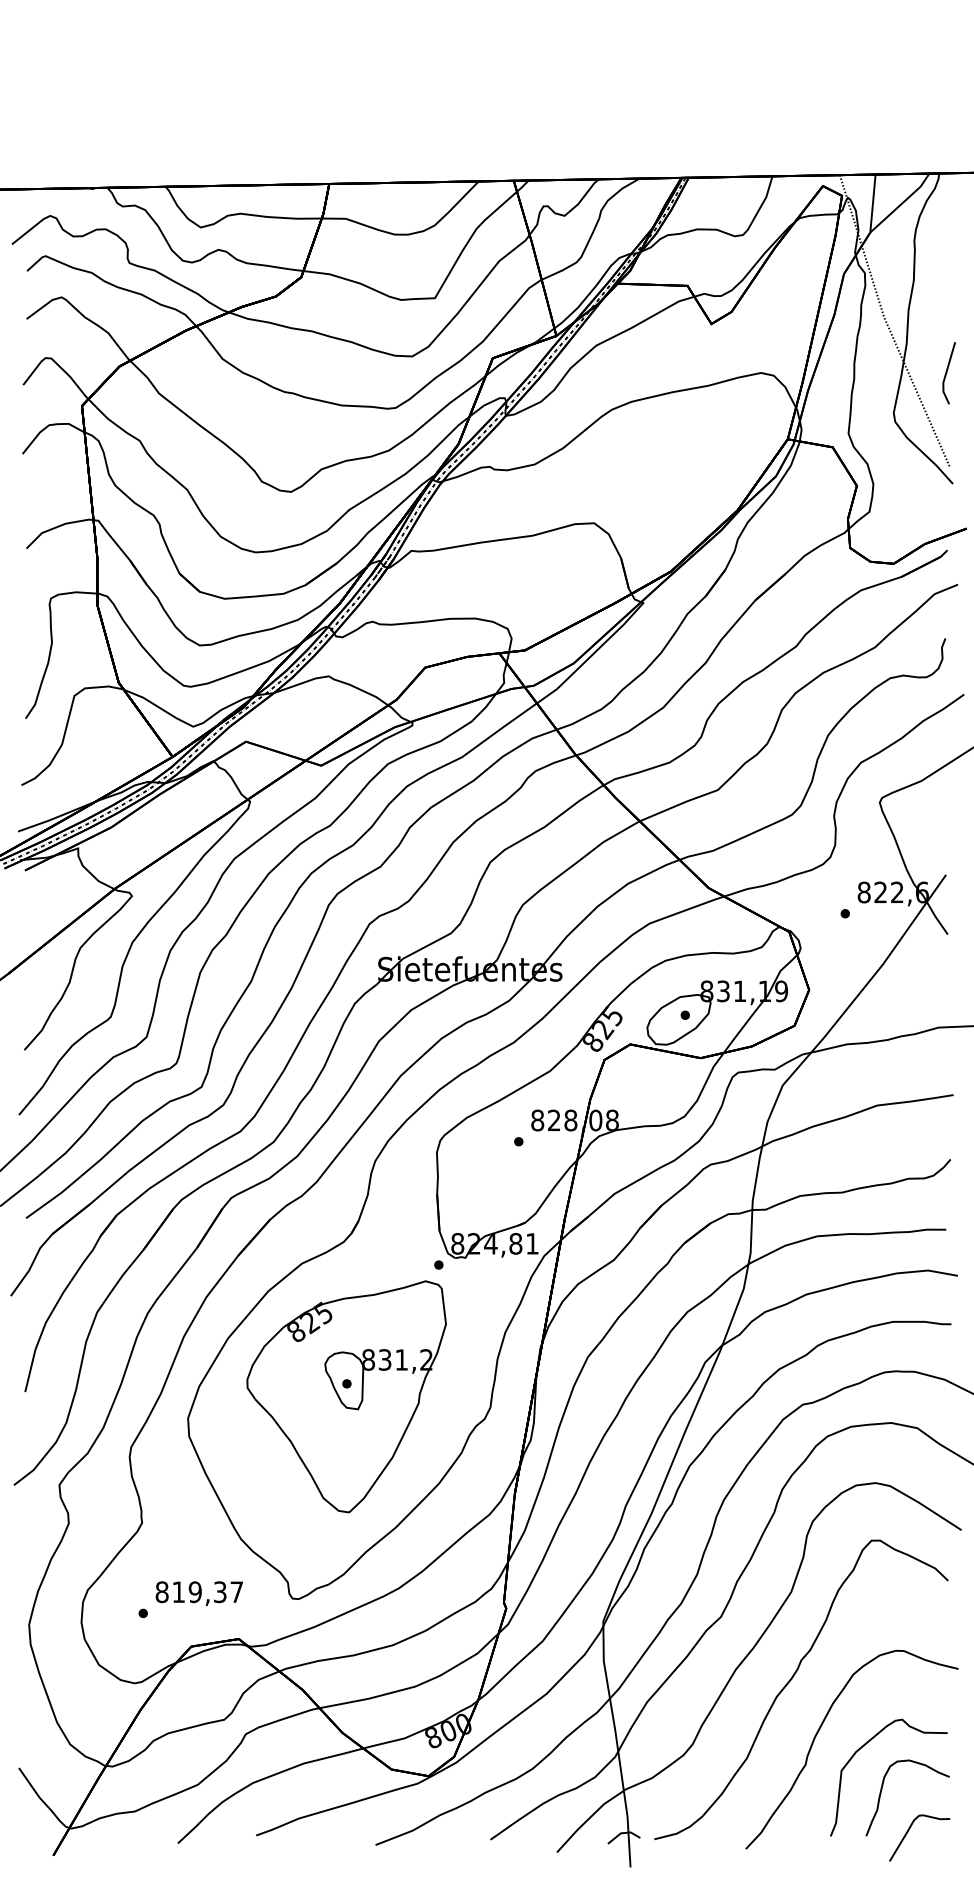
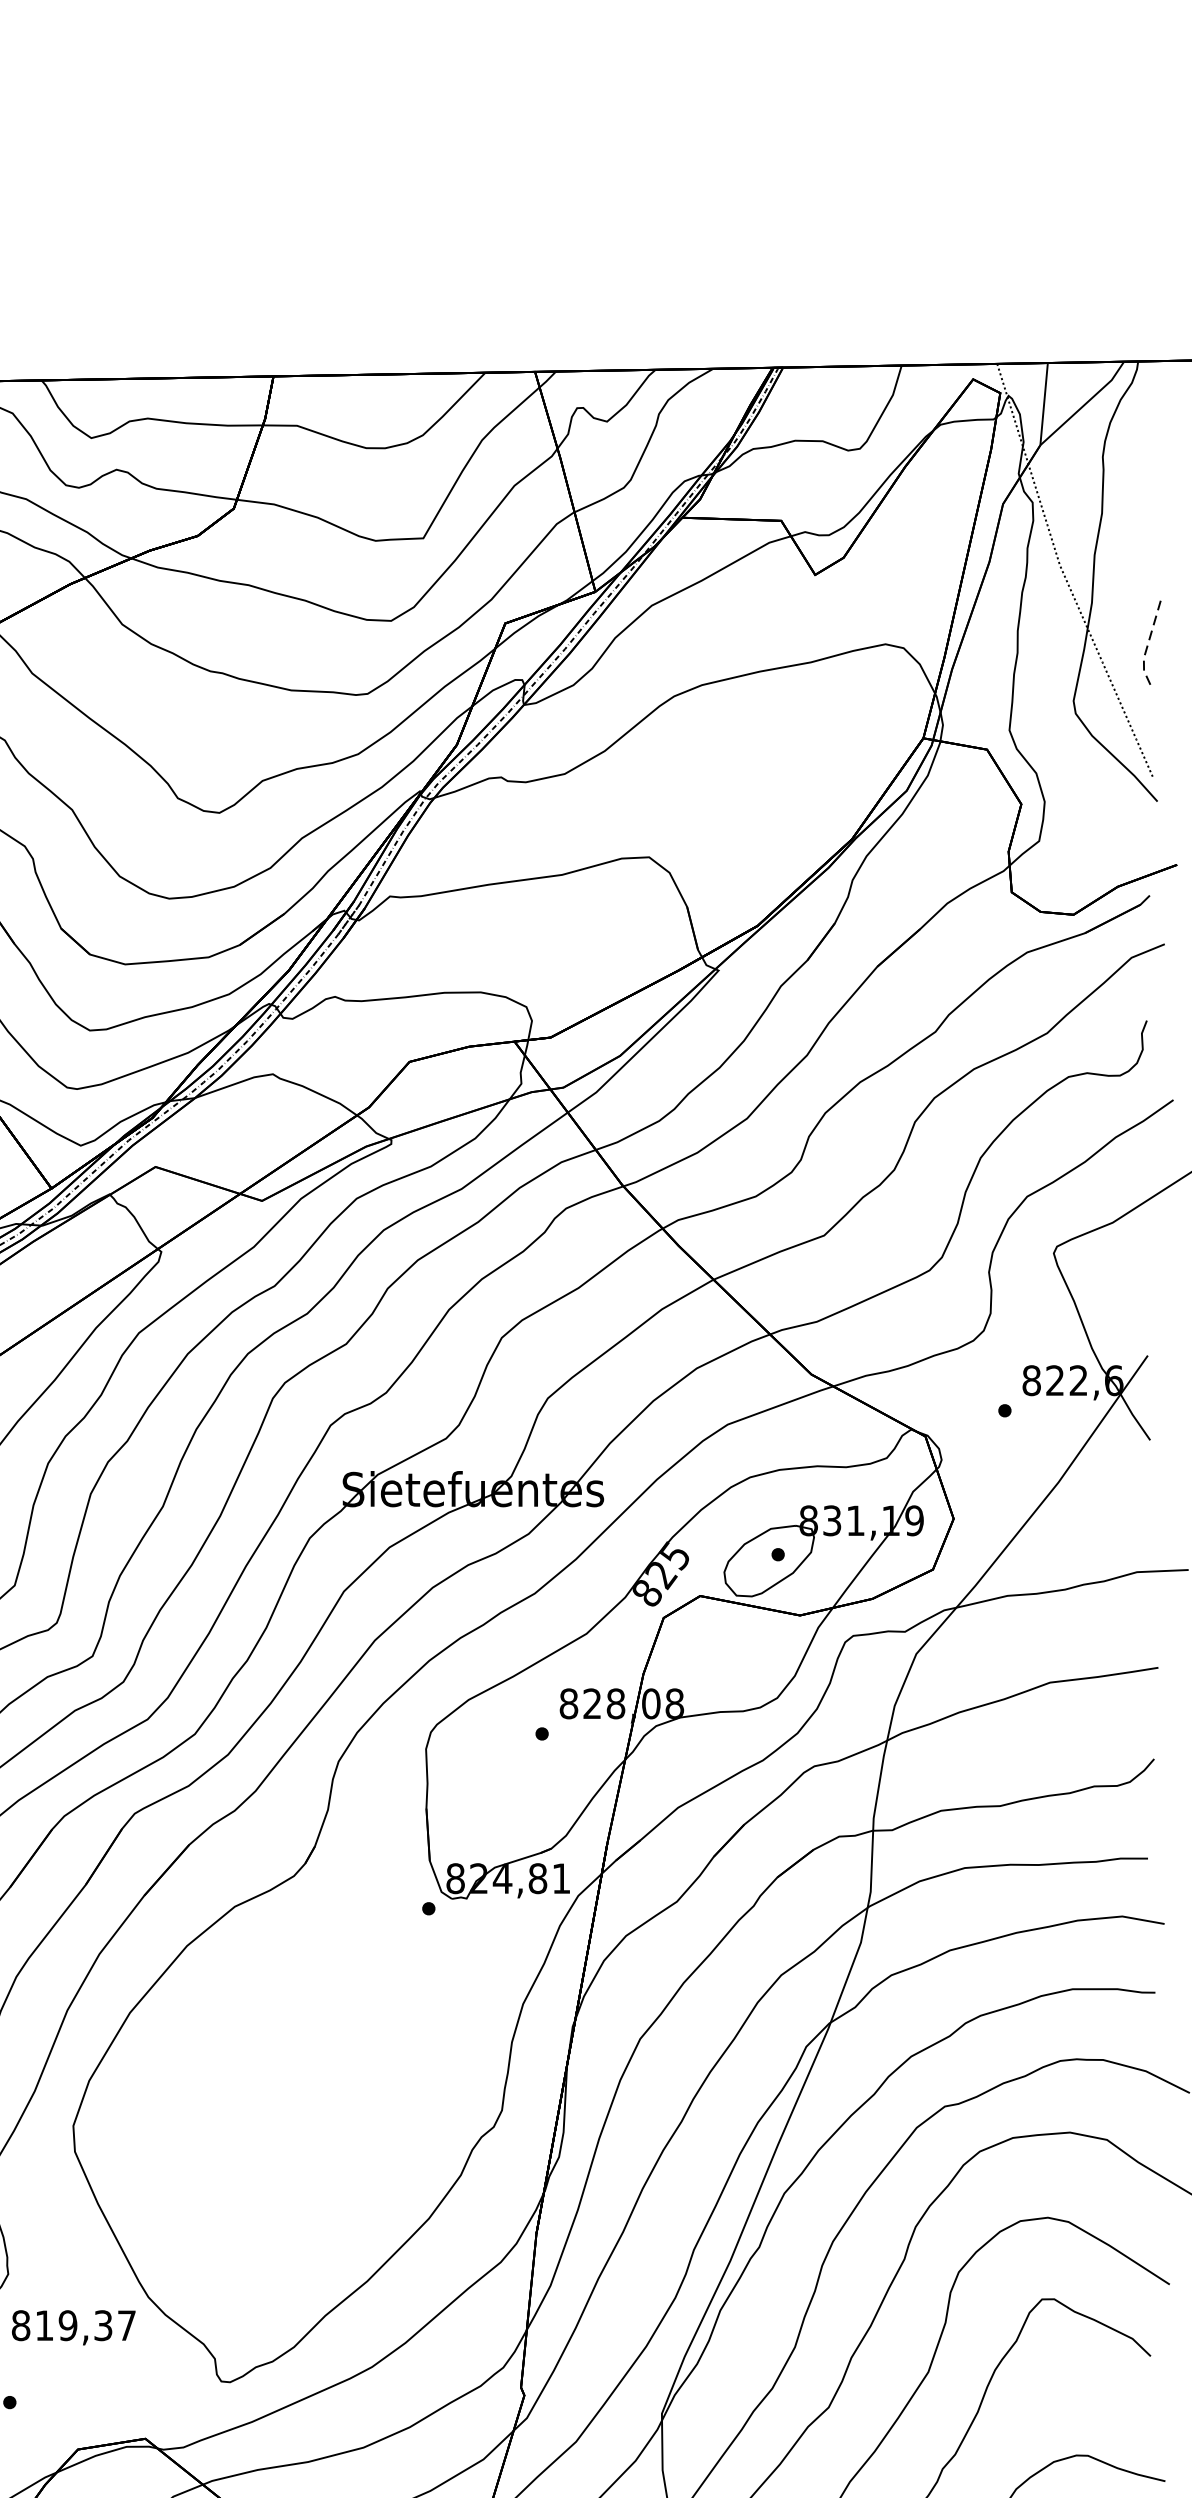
line: (945, 374) -> (1146, 646), solid -> dashed
part: (346, 1396) -> (297, 2095), removed
text: (198, 1593) -> (72, 2327), moved

